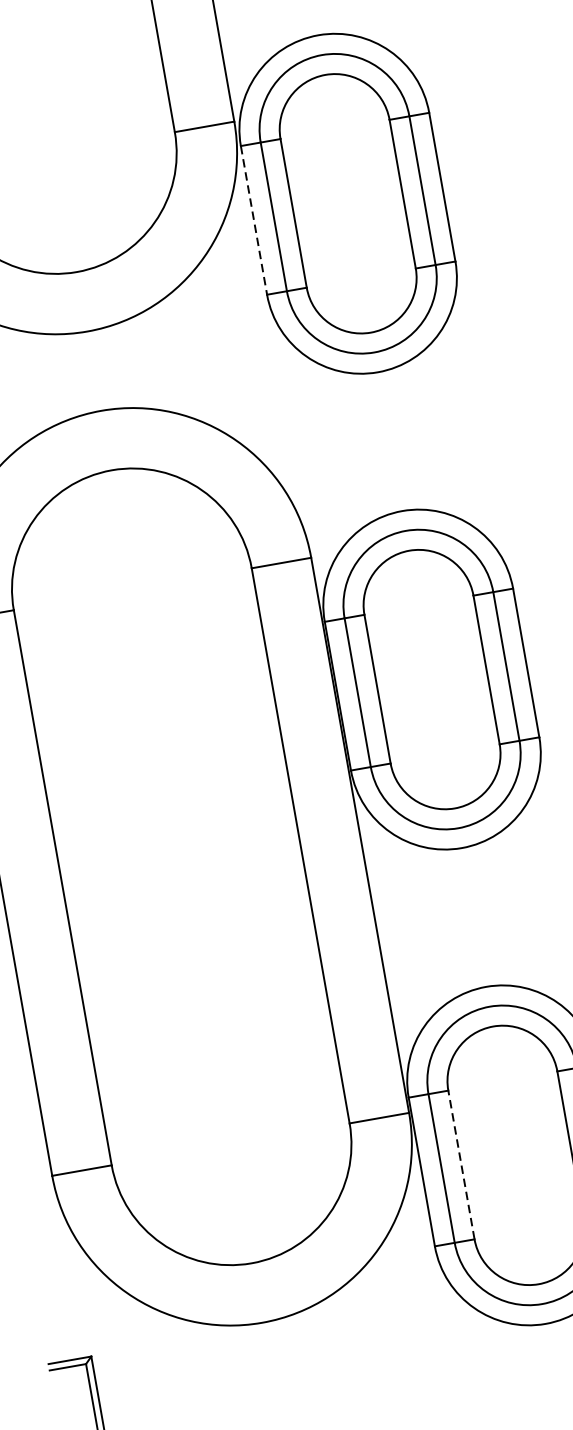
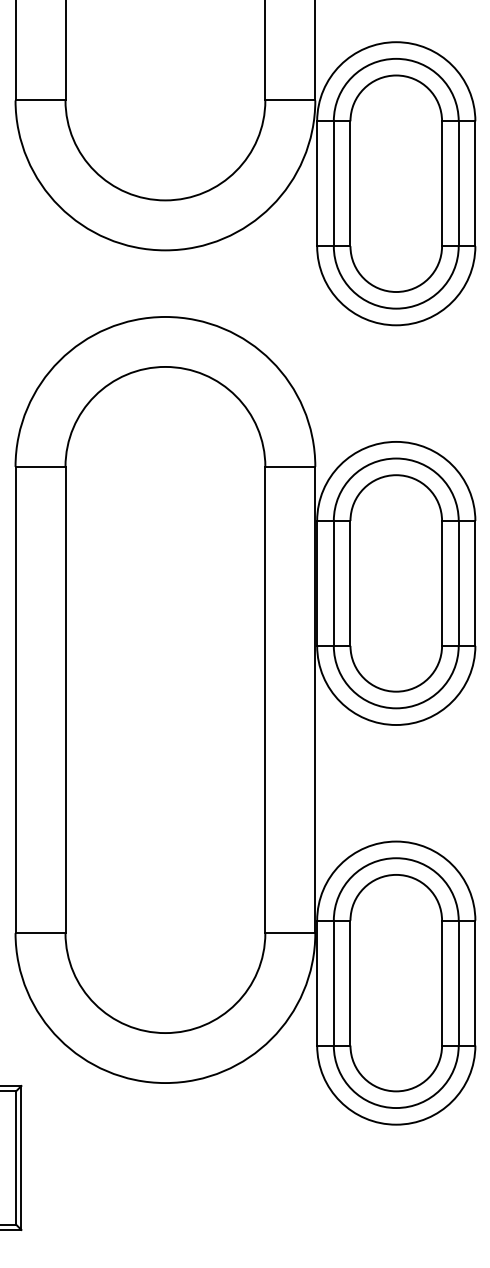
line: (254, 221) -> (317, 184), dashed -> solid
line: (461, 1164) -> (350, 982), dashed -> solid

